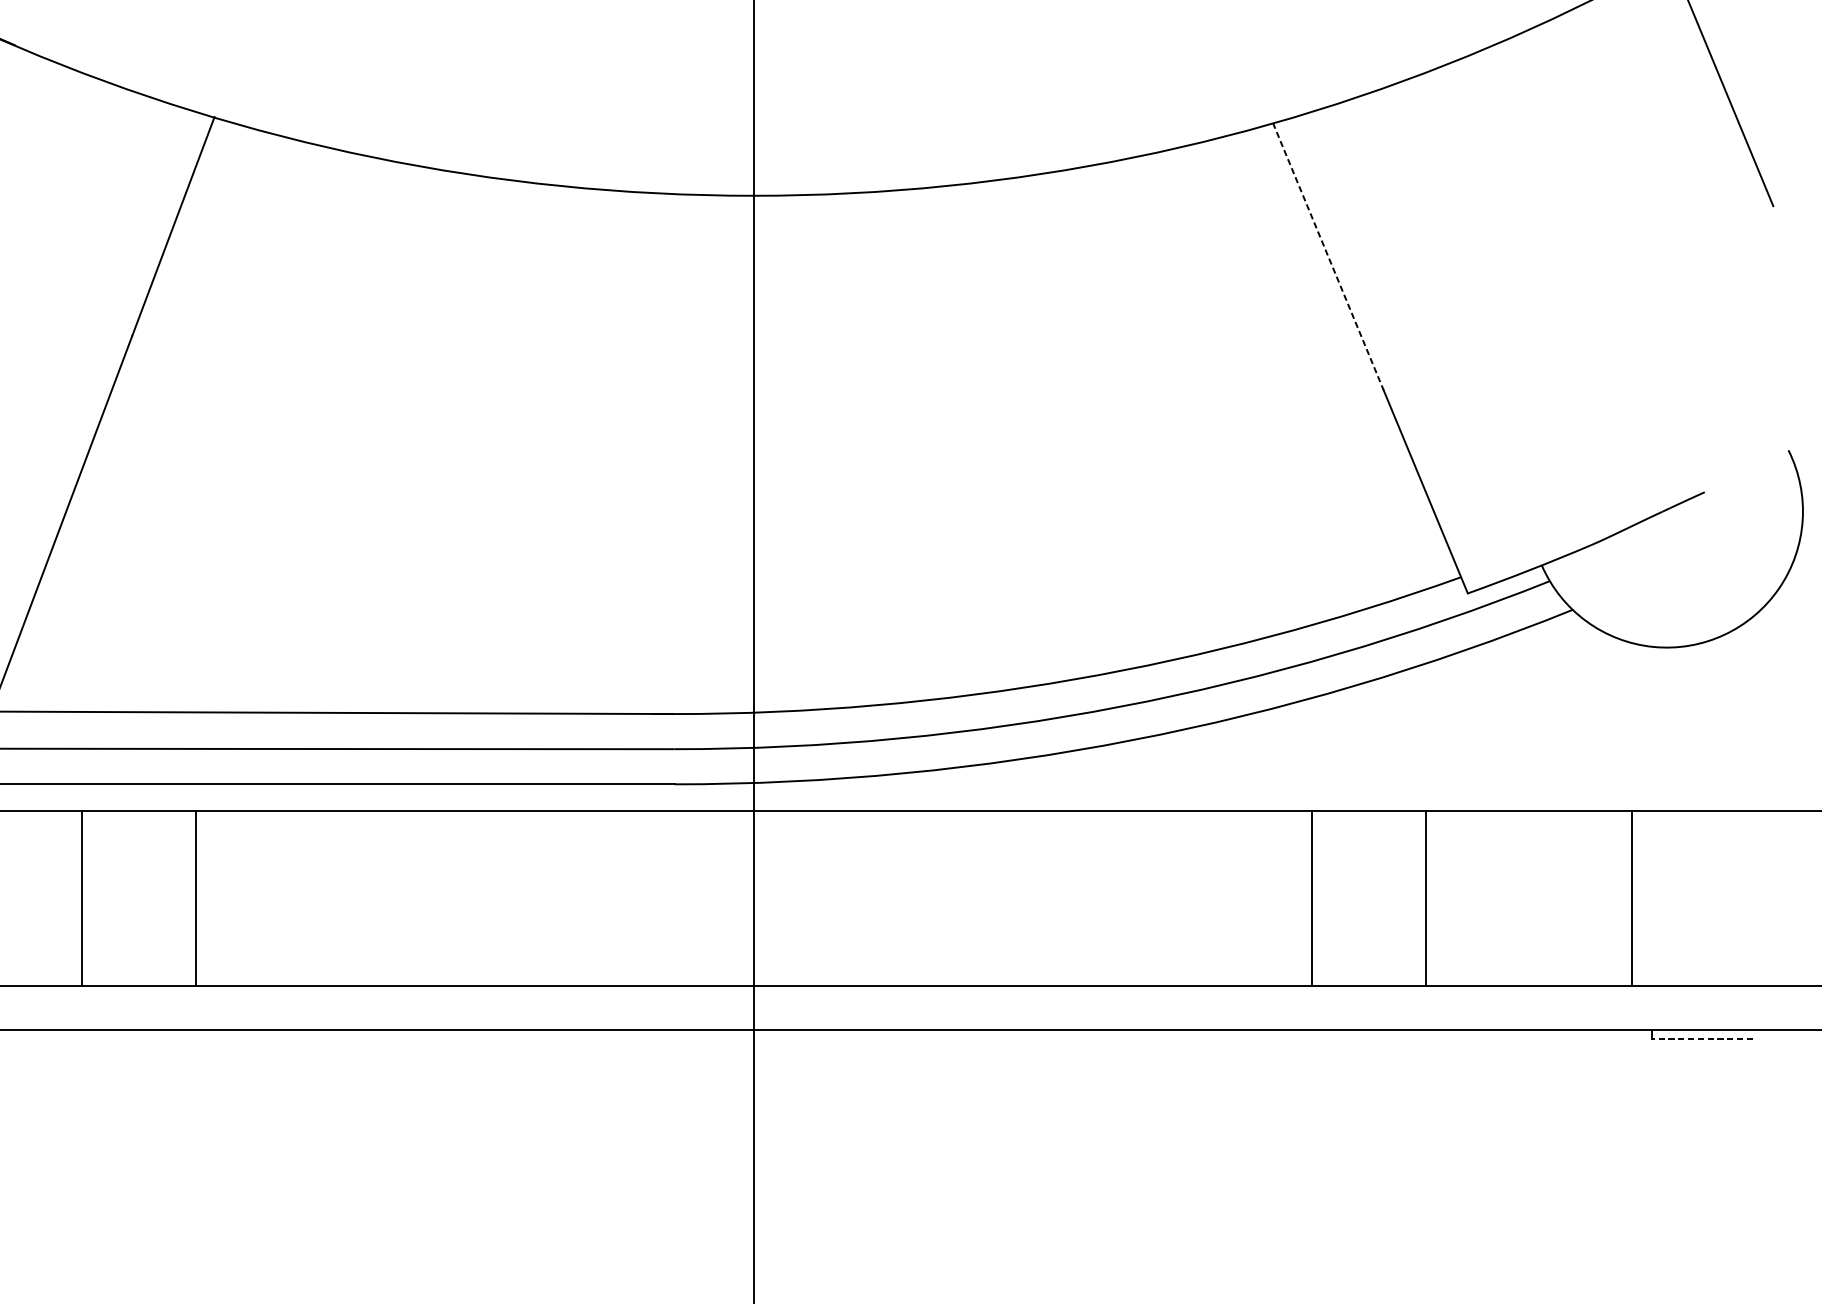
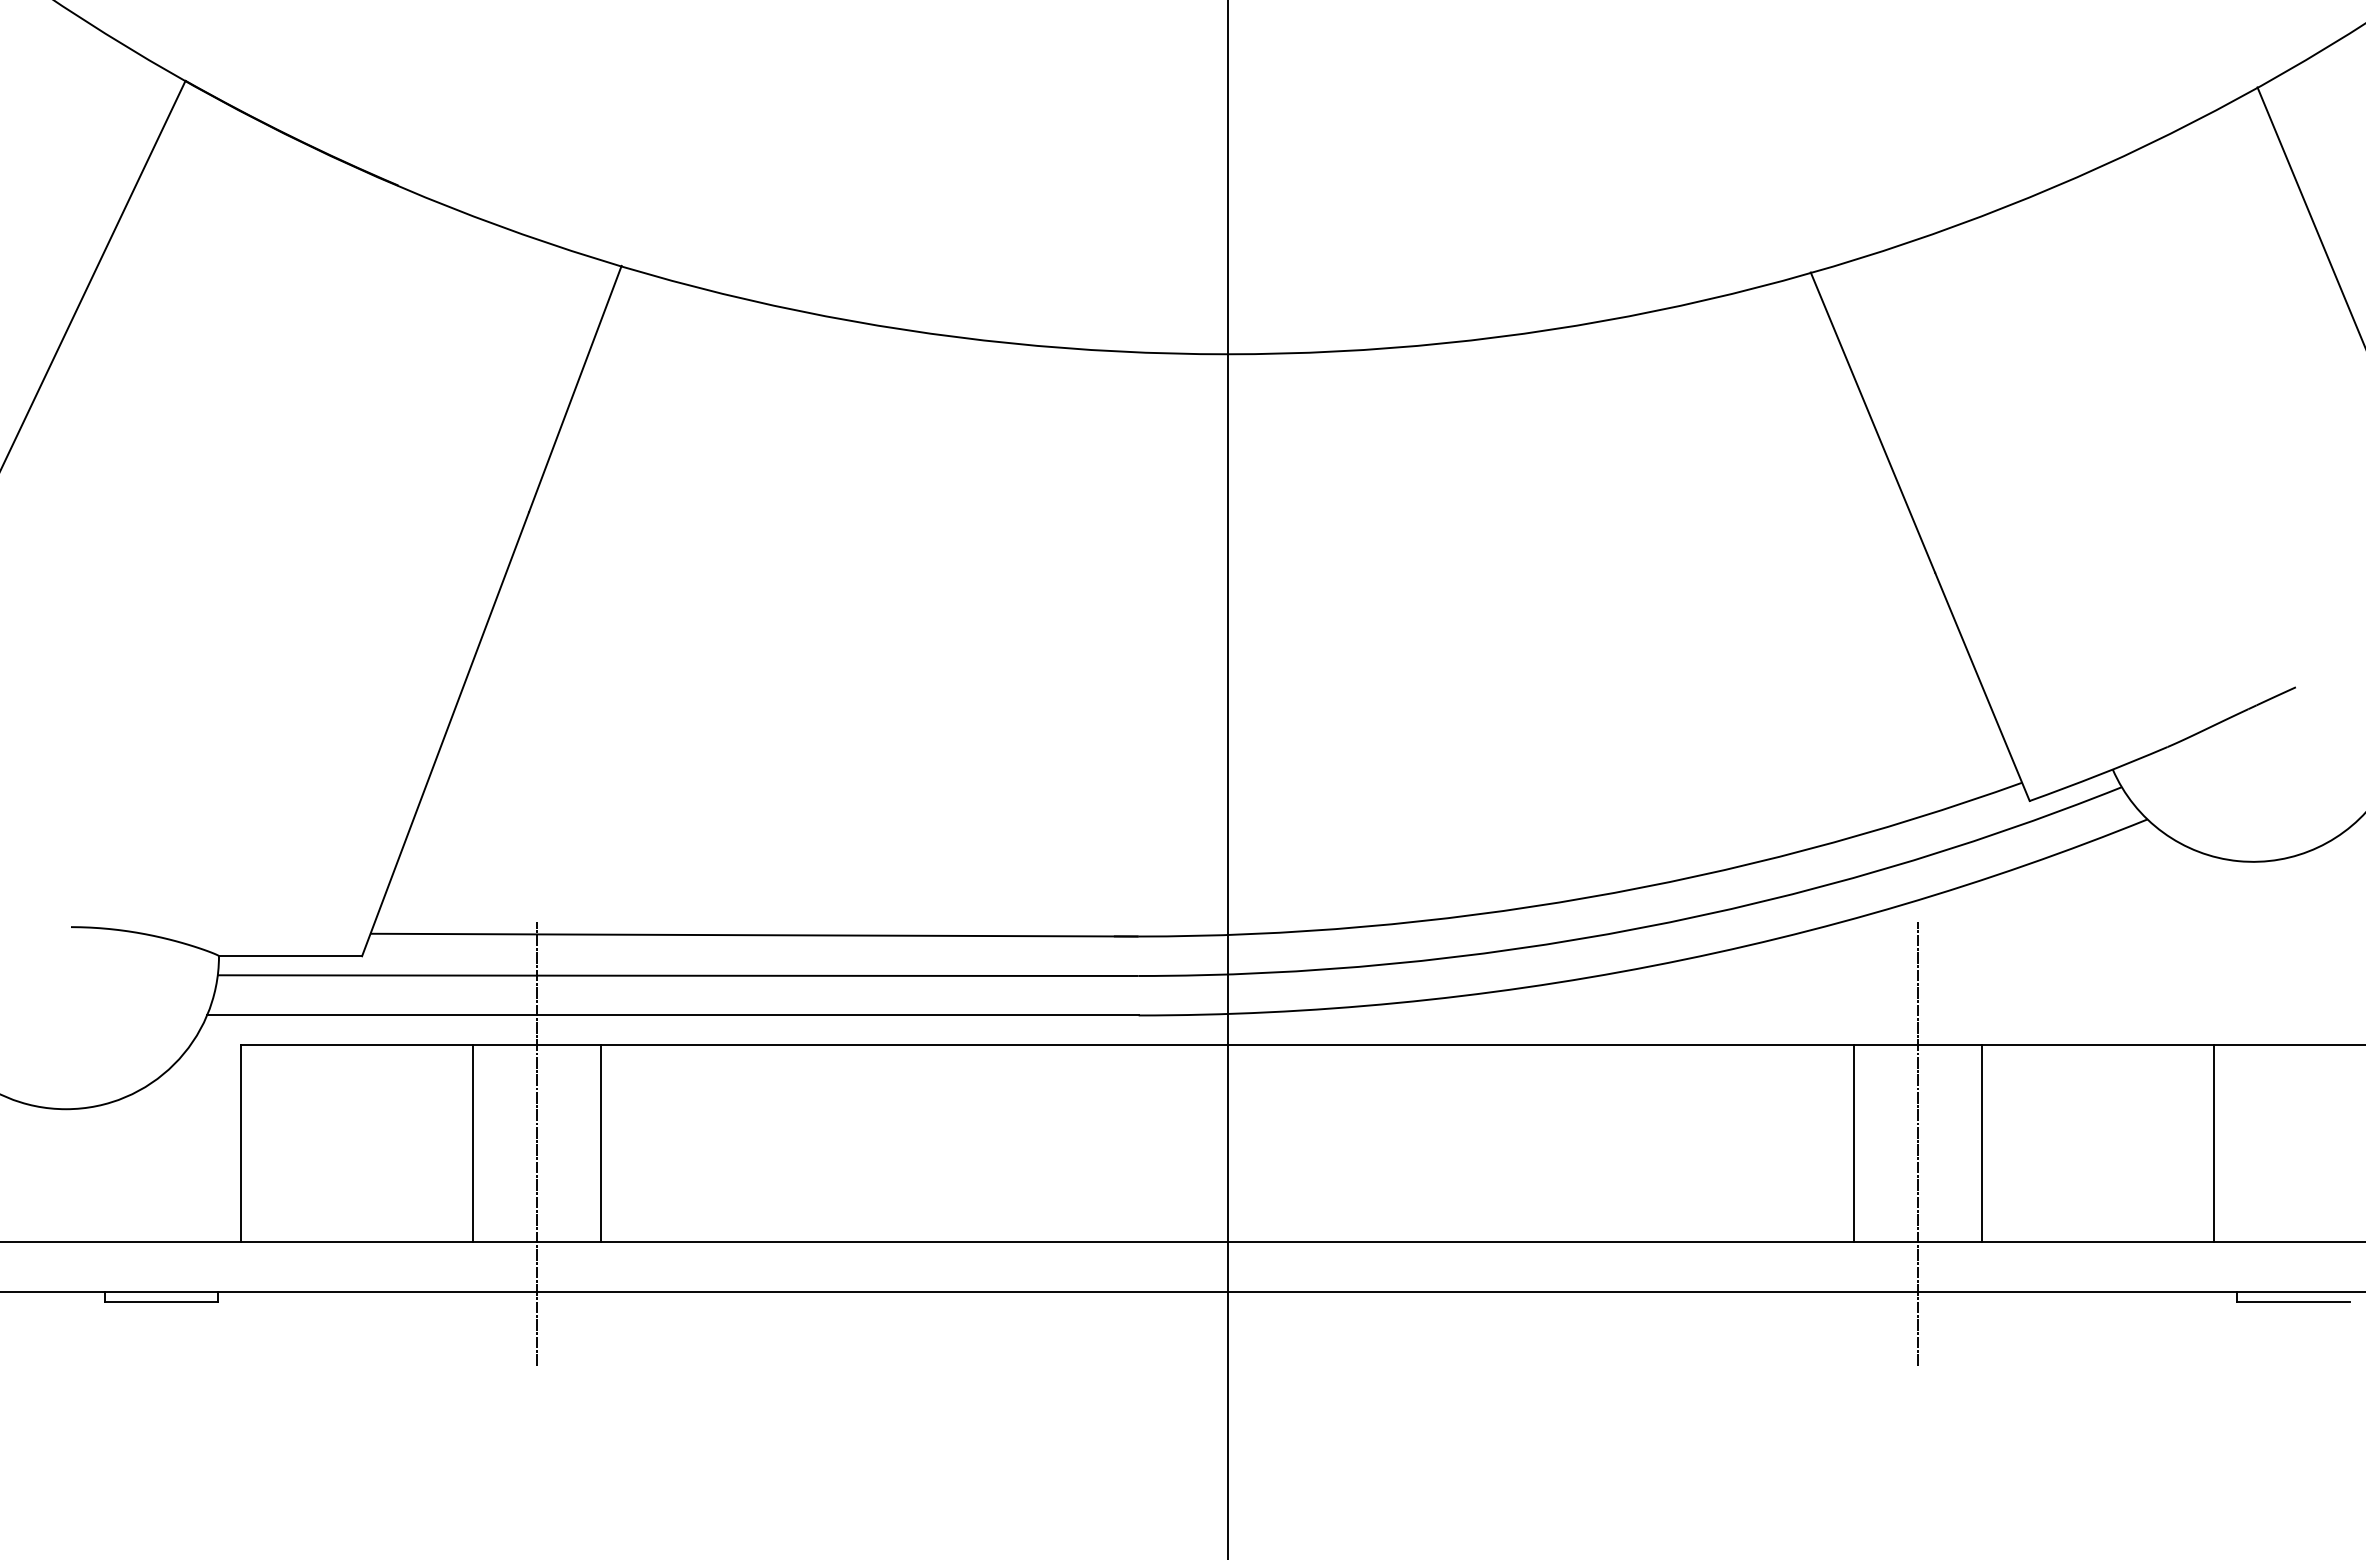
line: (1327, 256) -> (1872, 422), dashed -> solid
line: (138, 898) -> (536, 1143), added
line: (1368, 898) -> (1918, 1143), added
line: (1702, 1038) -> (2293, 1301), dashed -> solid

